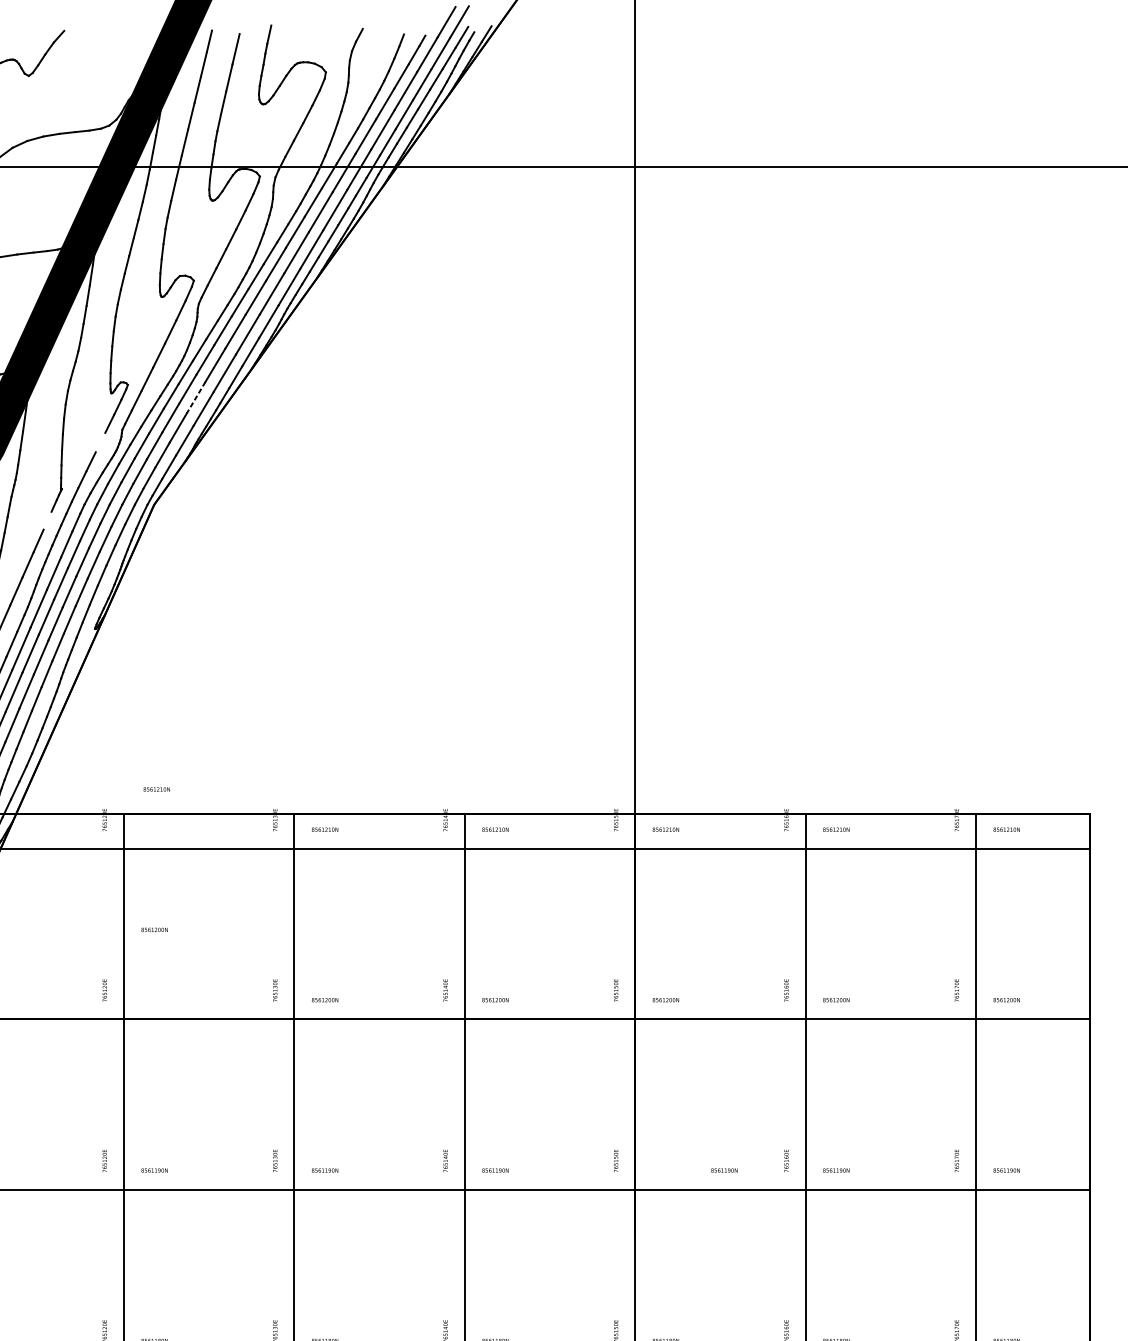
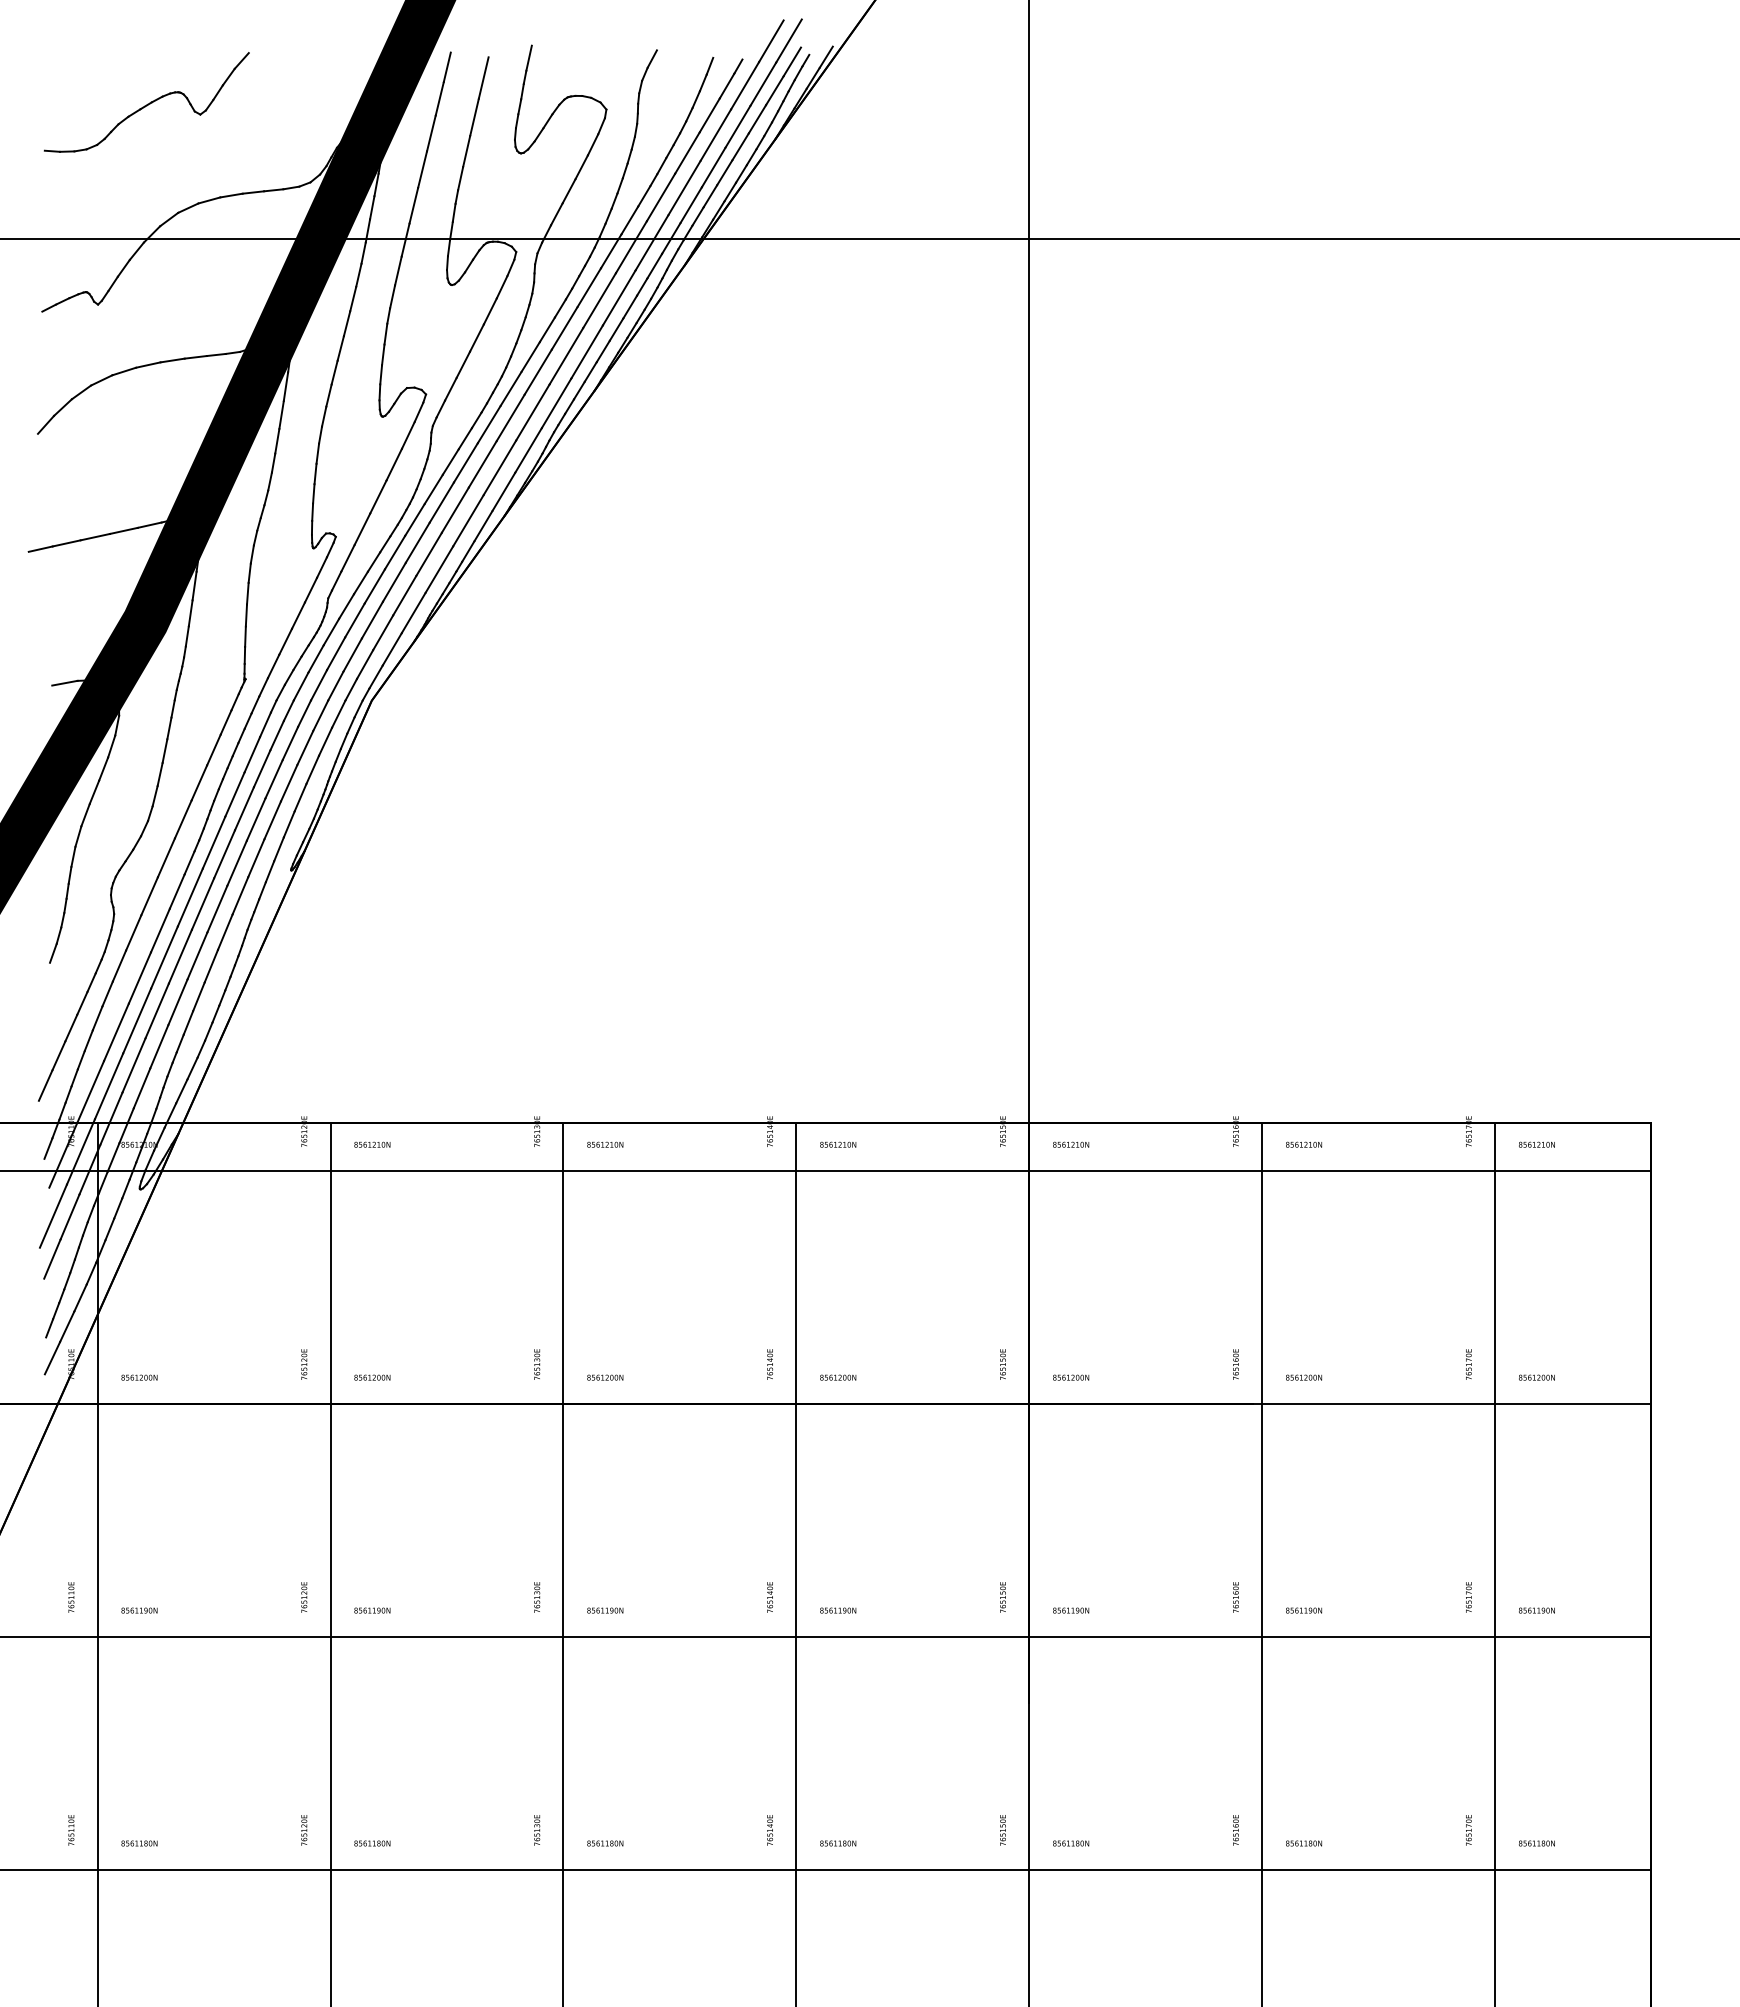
line: (196, 397) -> (429, 554), dashed -> solid
line: (99, 442) -> (297, 615), added
line: (47, 520) -> (225, 722), added
text: (156, 789) -> (372, 1144), moved
text: (154, 929) -> (372, 1377), moved
text: (724, 1170) -> (1071, 1610), moved

